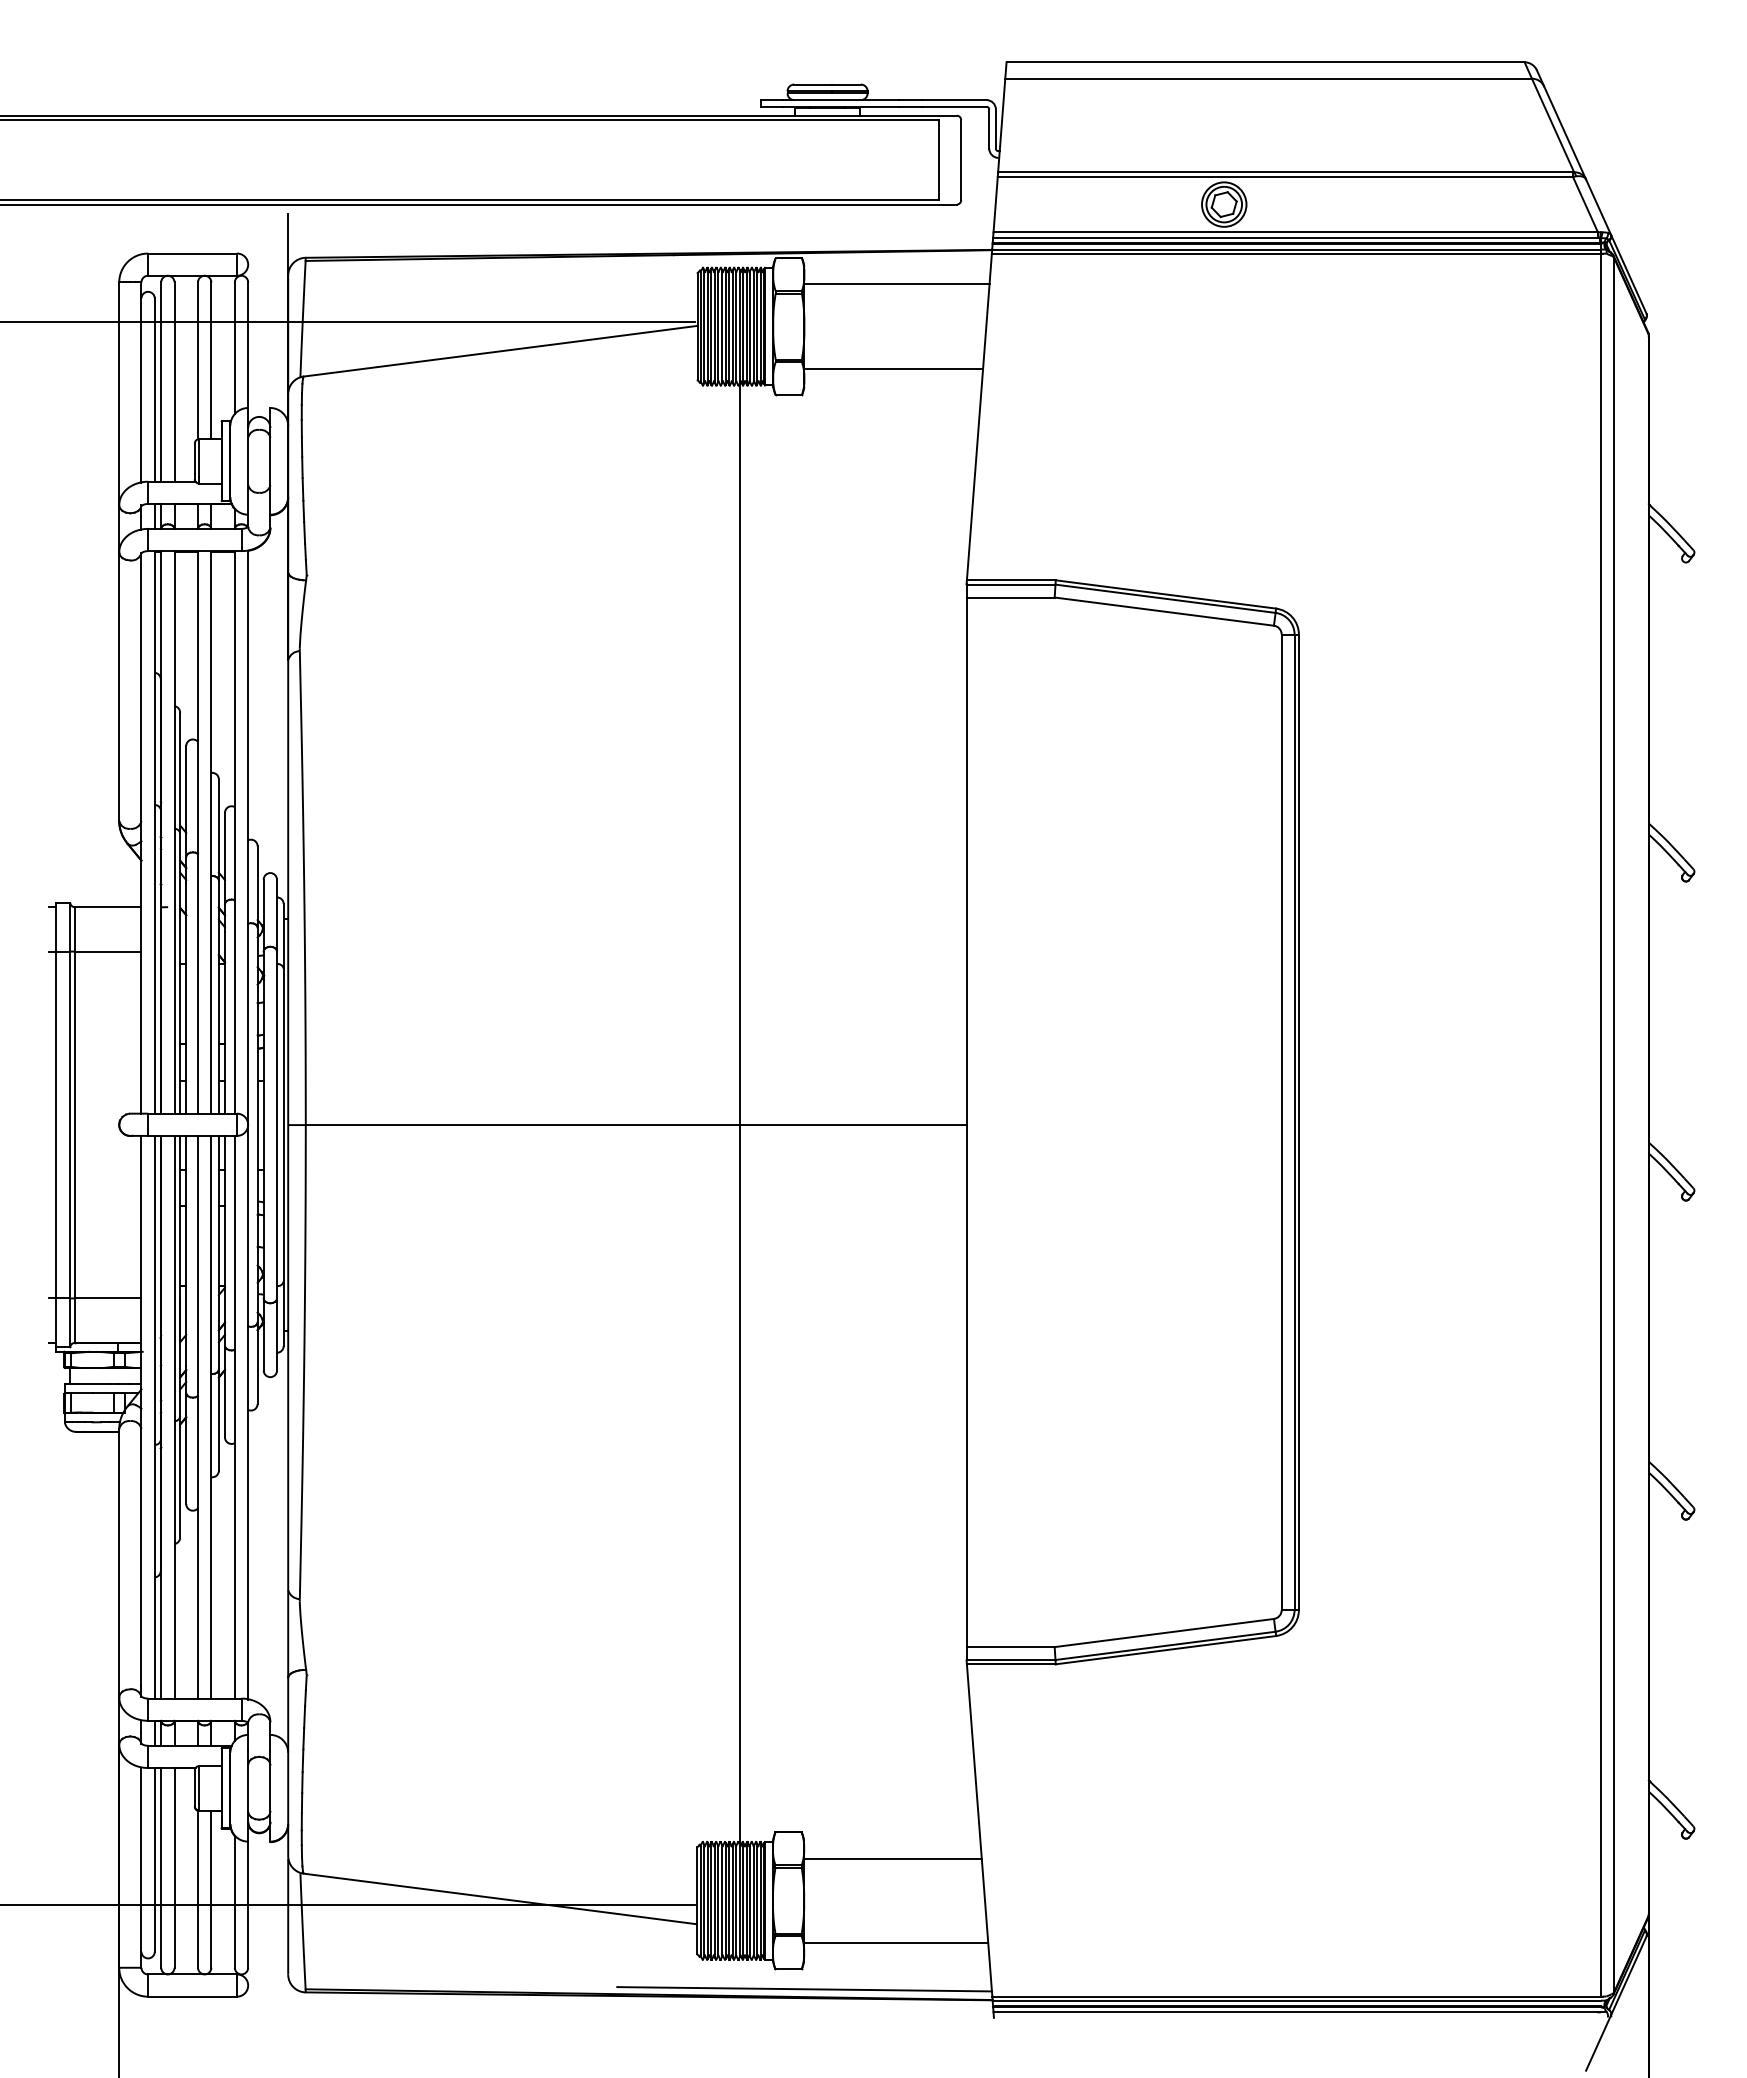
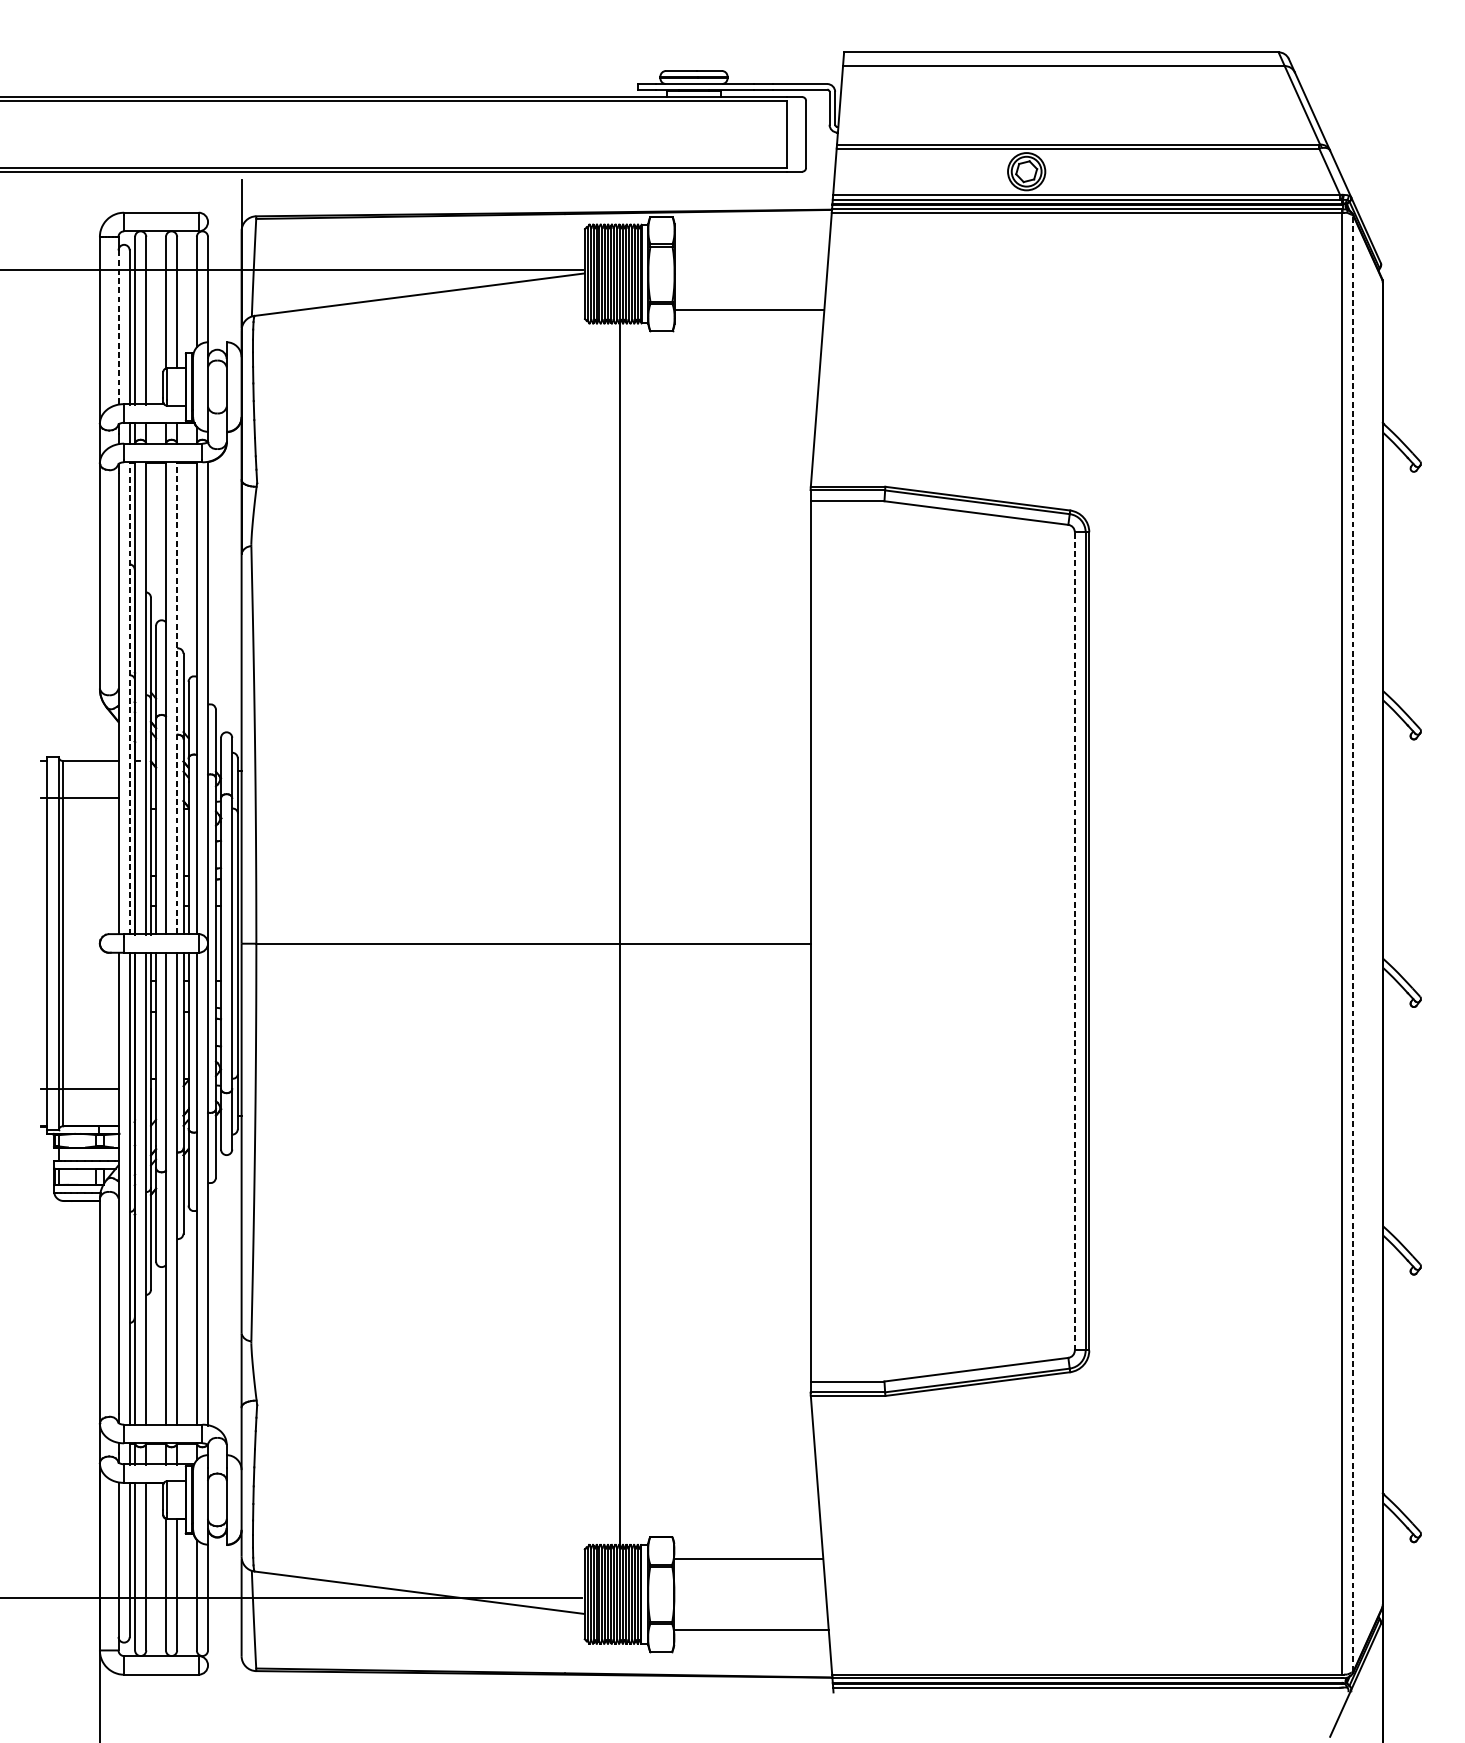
line: (896, 284) -> (751, 238), removed
line: (141, 391) -> (118, 328), solid -> dashed
line: (154, 832) -> (129, 698), solid -> dashed
line: (211, 832) -> (177, 698), solid -> dashed
line: (1281, 1122) -> (1074, 941), solid -> dashed
line: (1613, 1125) -> (1353, 944), solid -> dashed
line: (804, 1989) -> (674, 1668), removed

